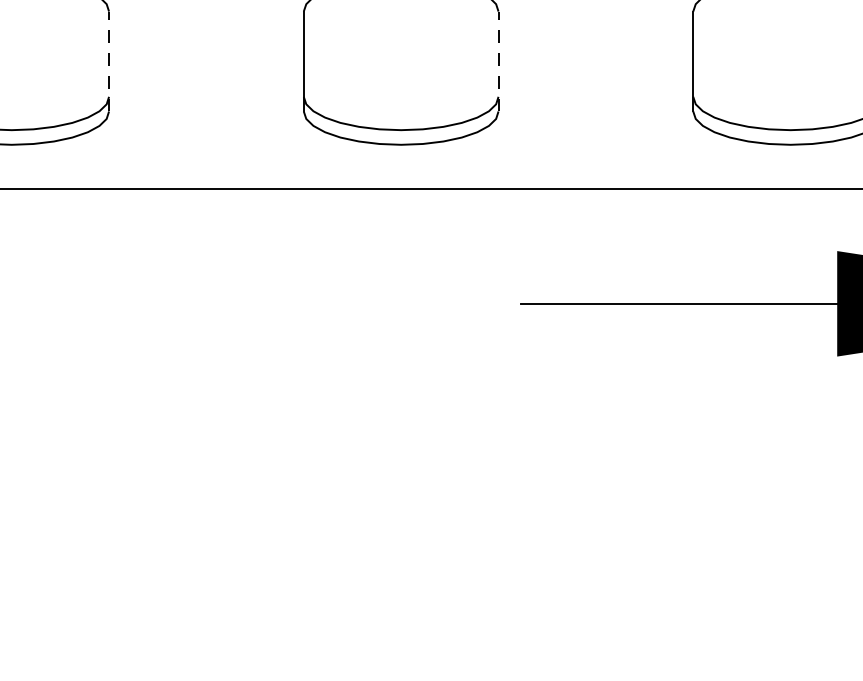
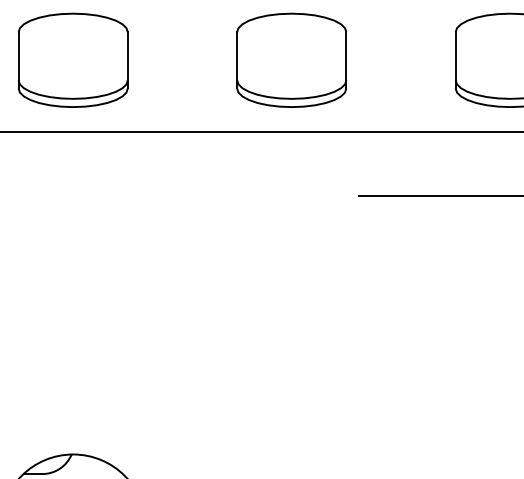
line: (108, 59) -> (127, 59), dashed -> solid
line: (498, 59) -> (346, 59), dashed -> solid

